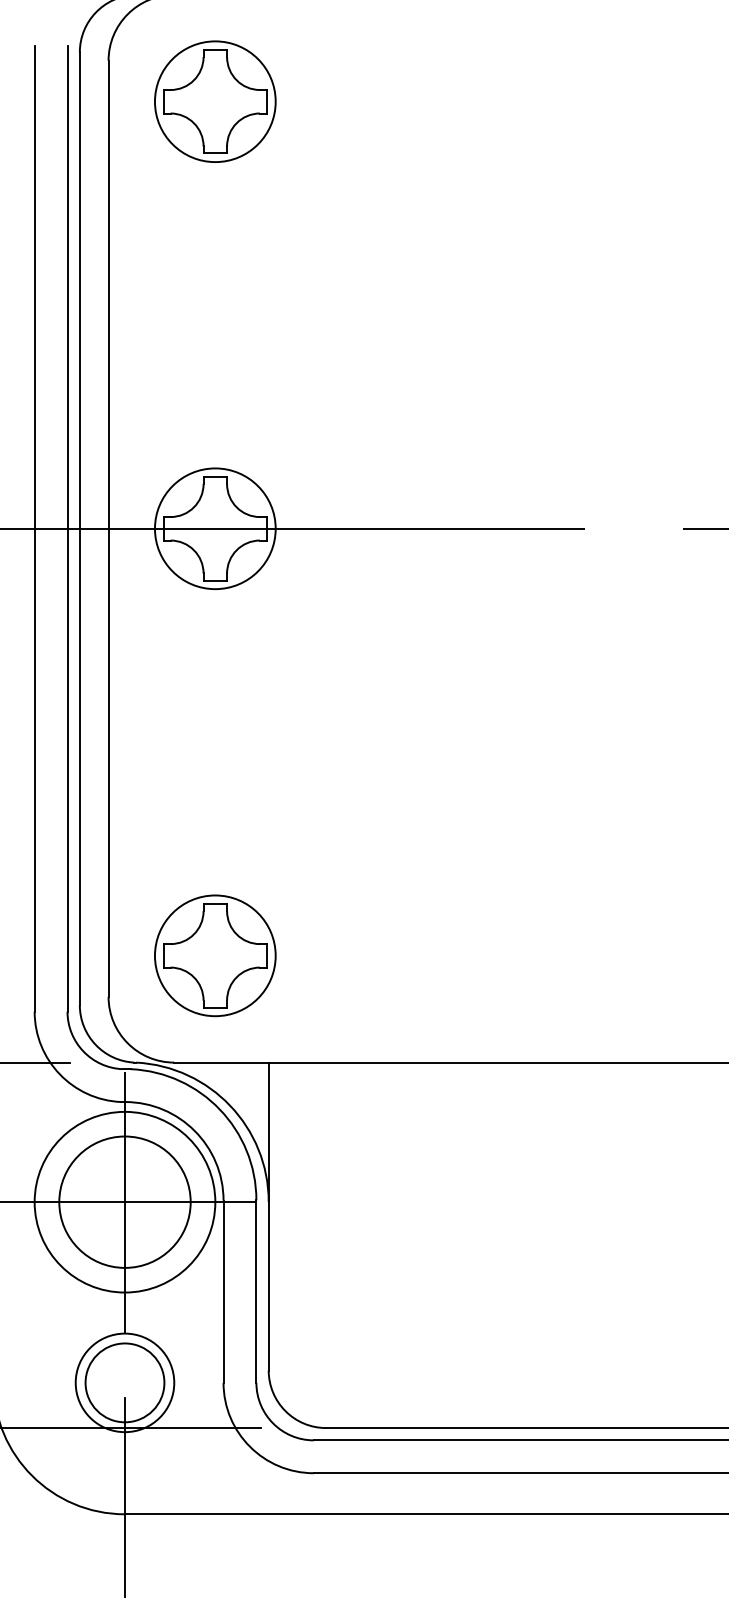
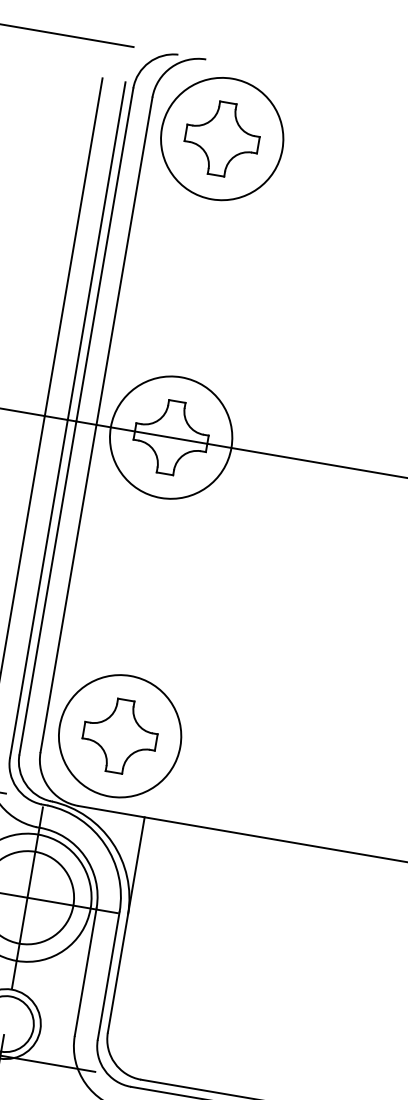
circle: (215, 101) -> (222, 138), size x1.43
circle: (215, 528) -> (171, 437), size x1.43
circle: (215, 955) -> (120, 736), size x1.43

